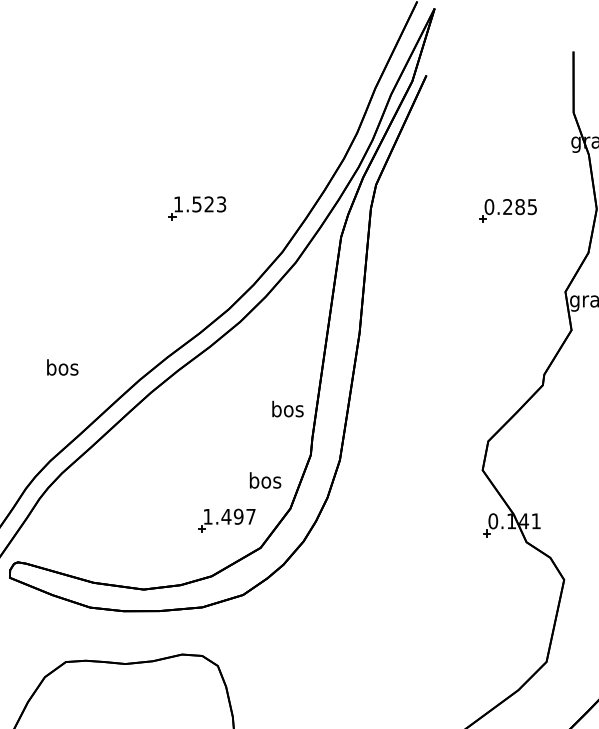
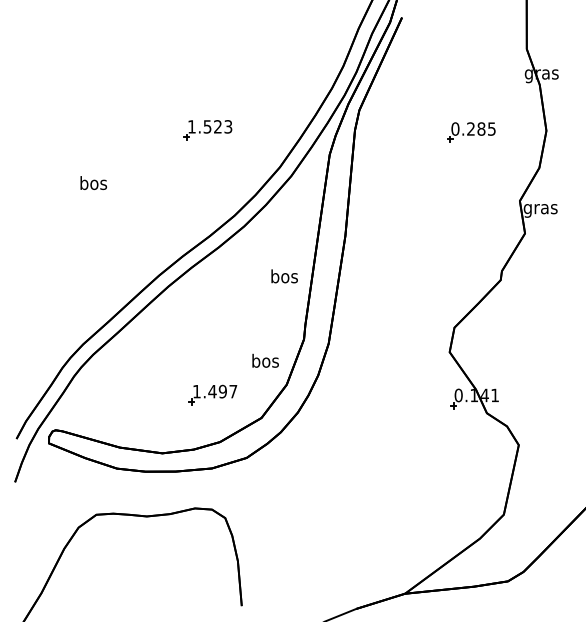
text: (62, 366) -> (93, 182), moved
text: (287, 409) -> (284, 276), moved
part: (226, 520) -> (212, 394), moved

